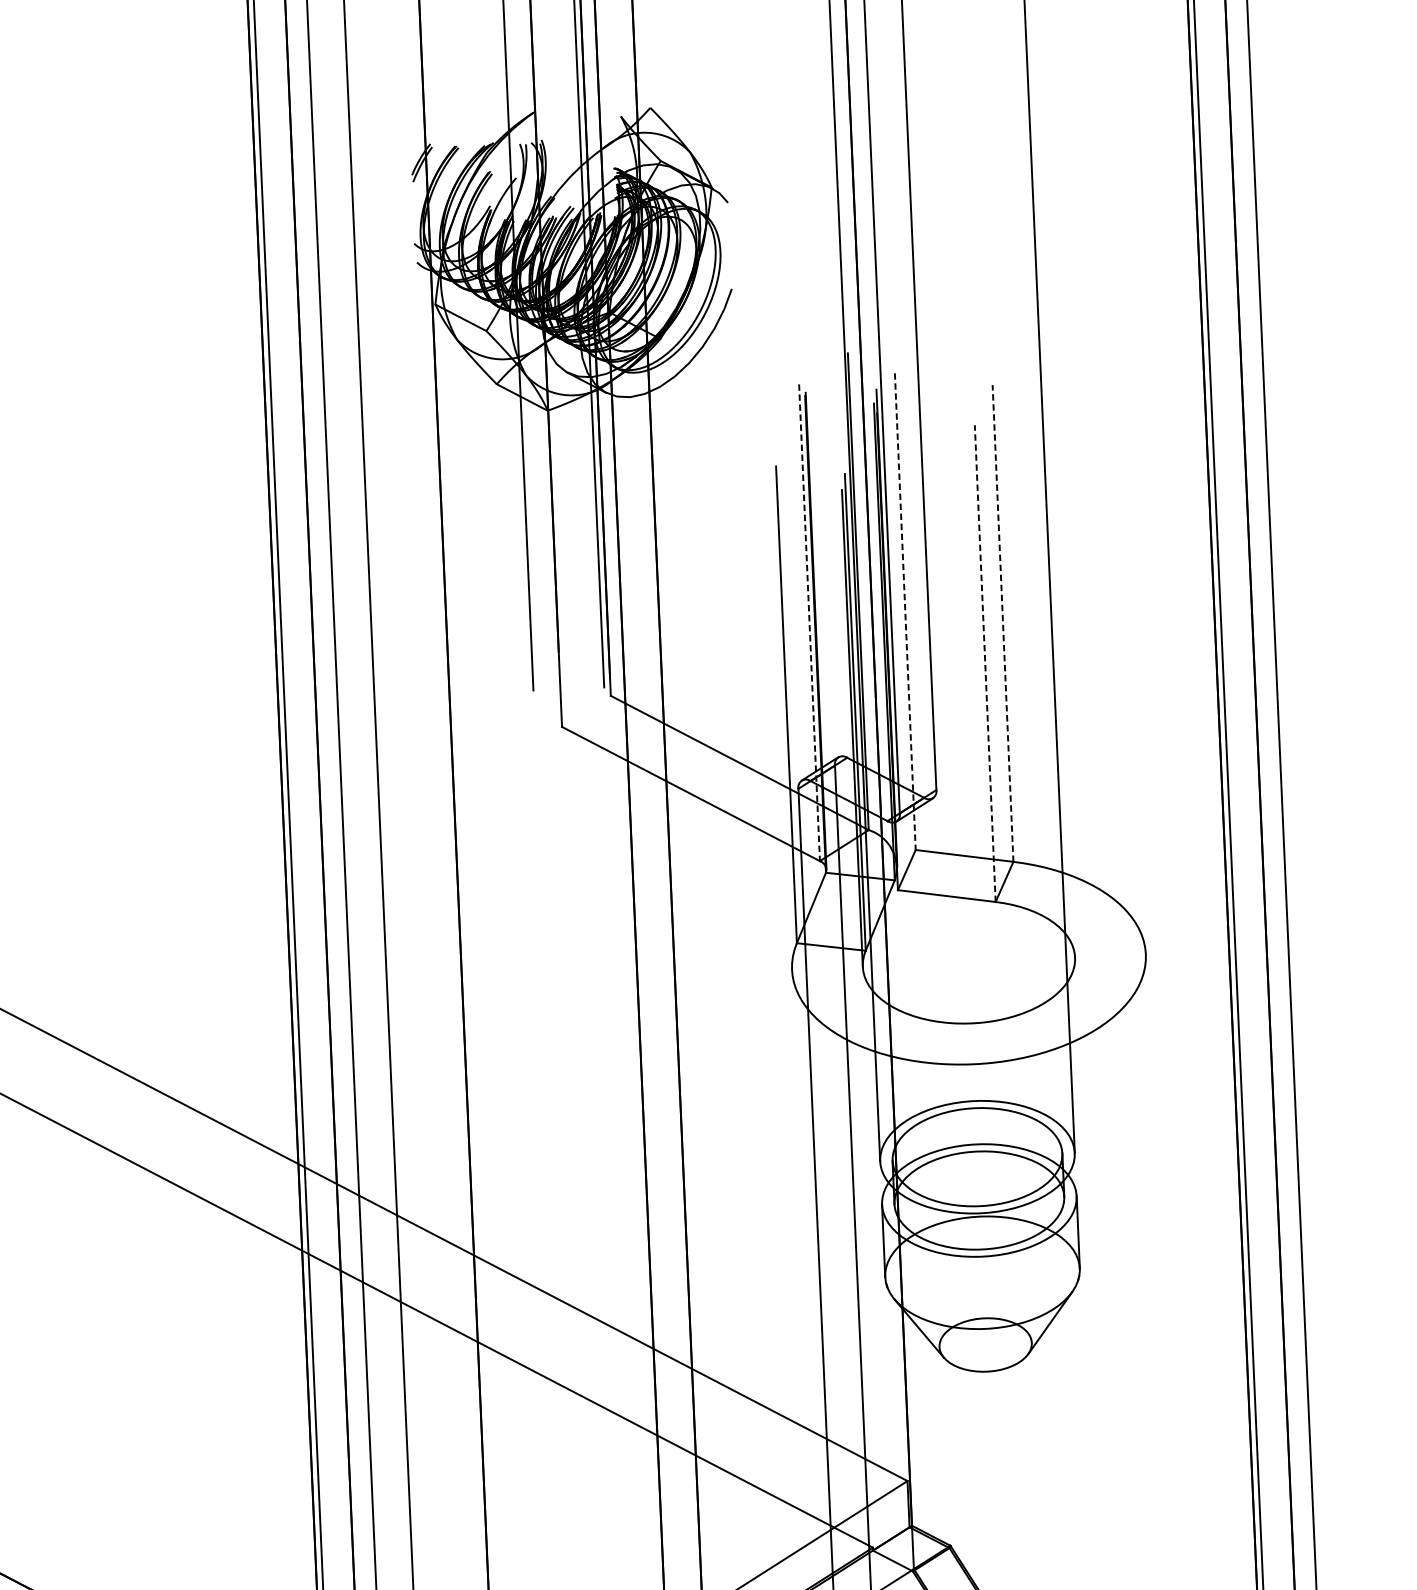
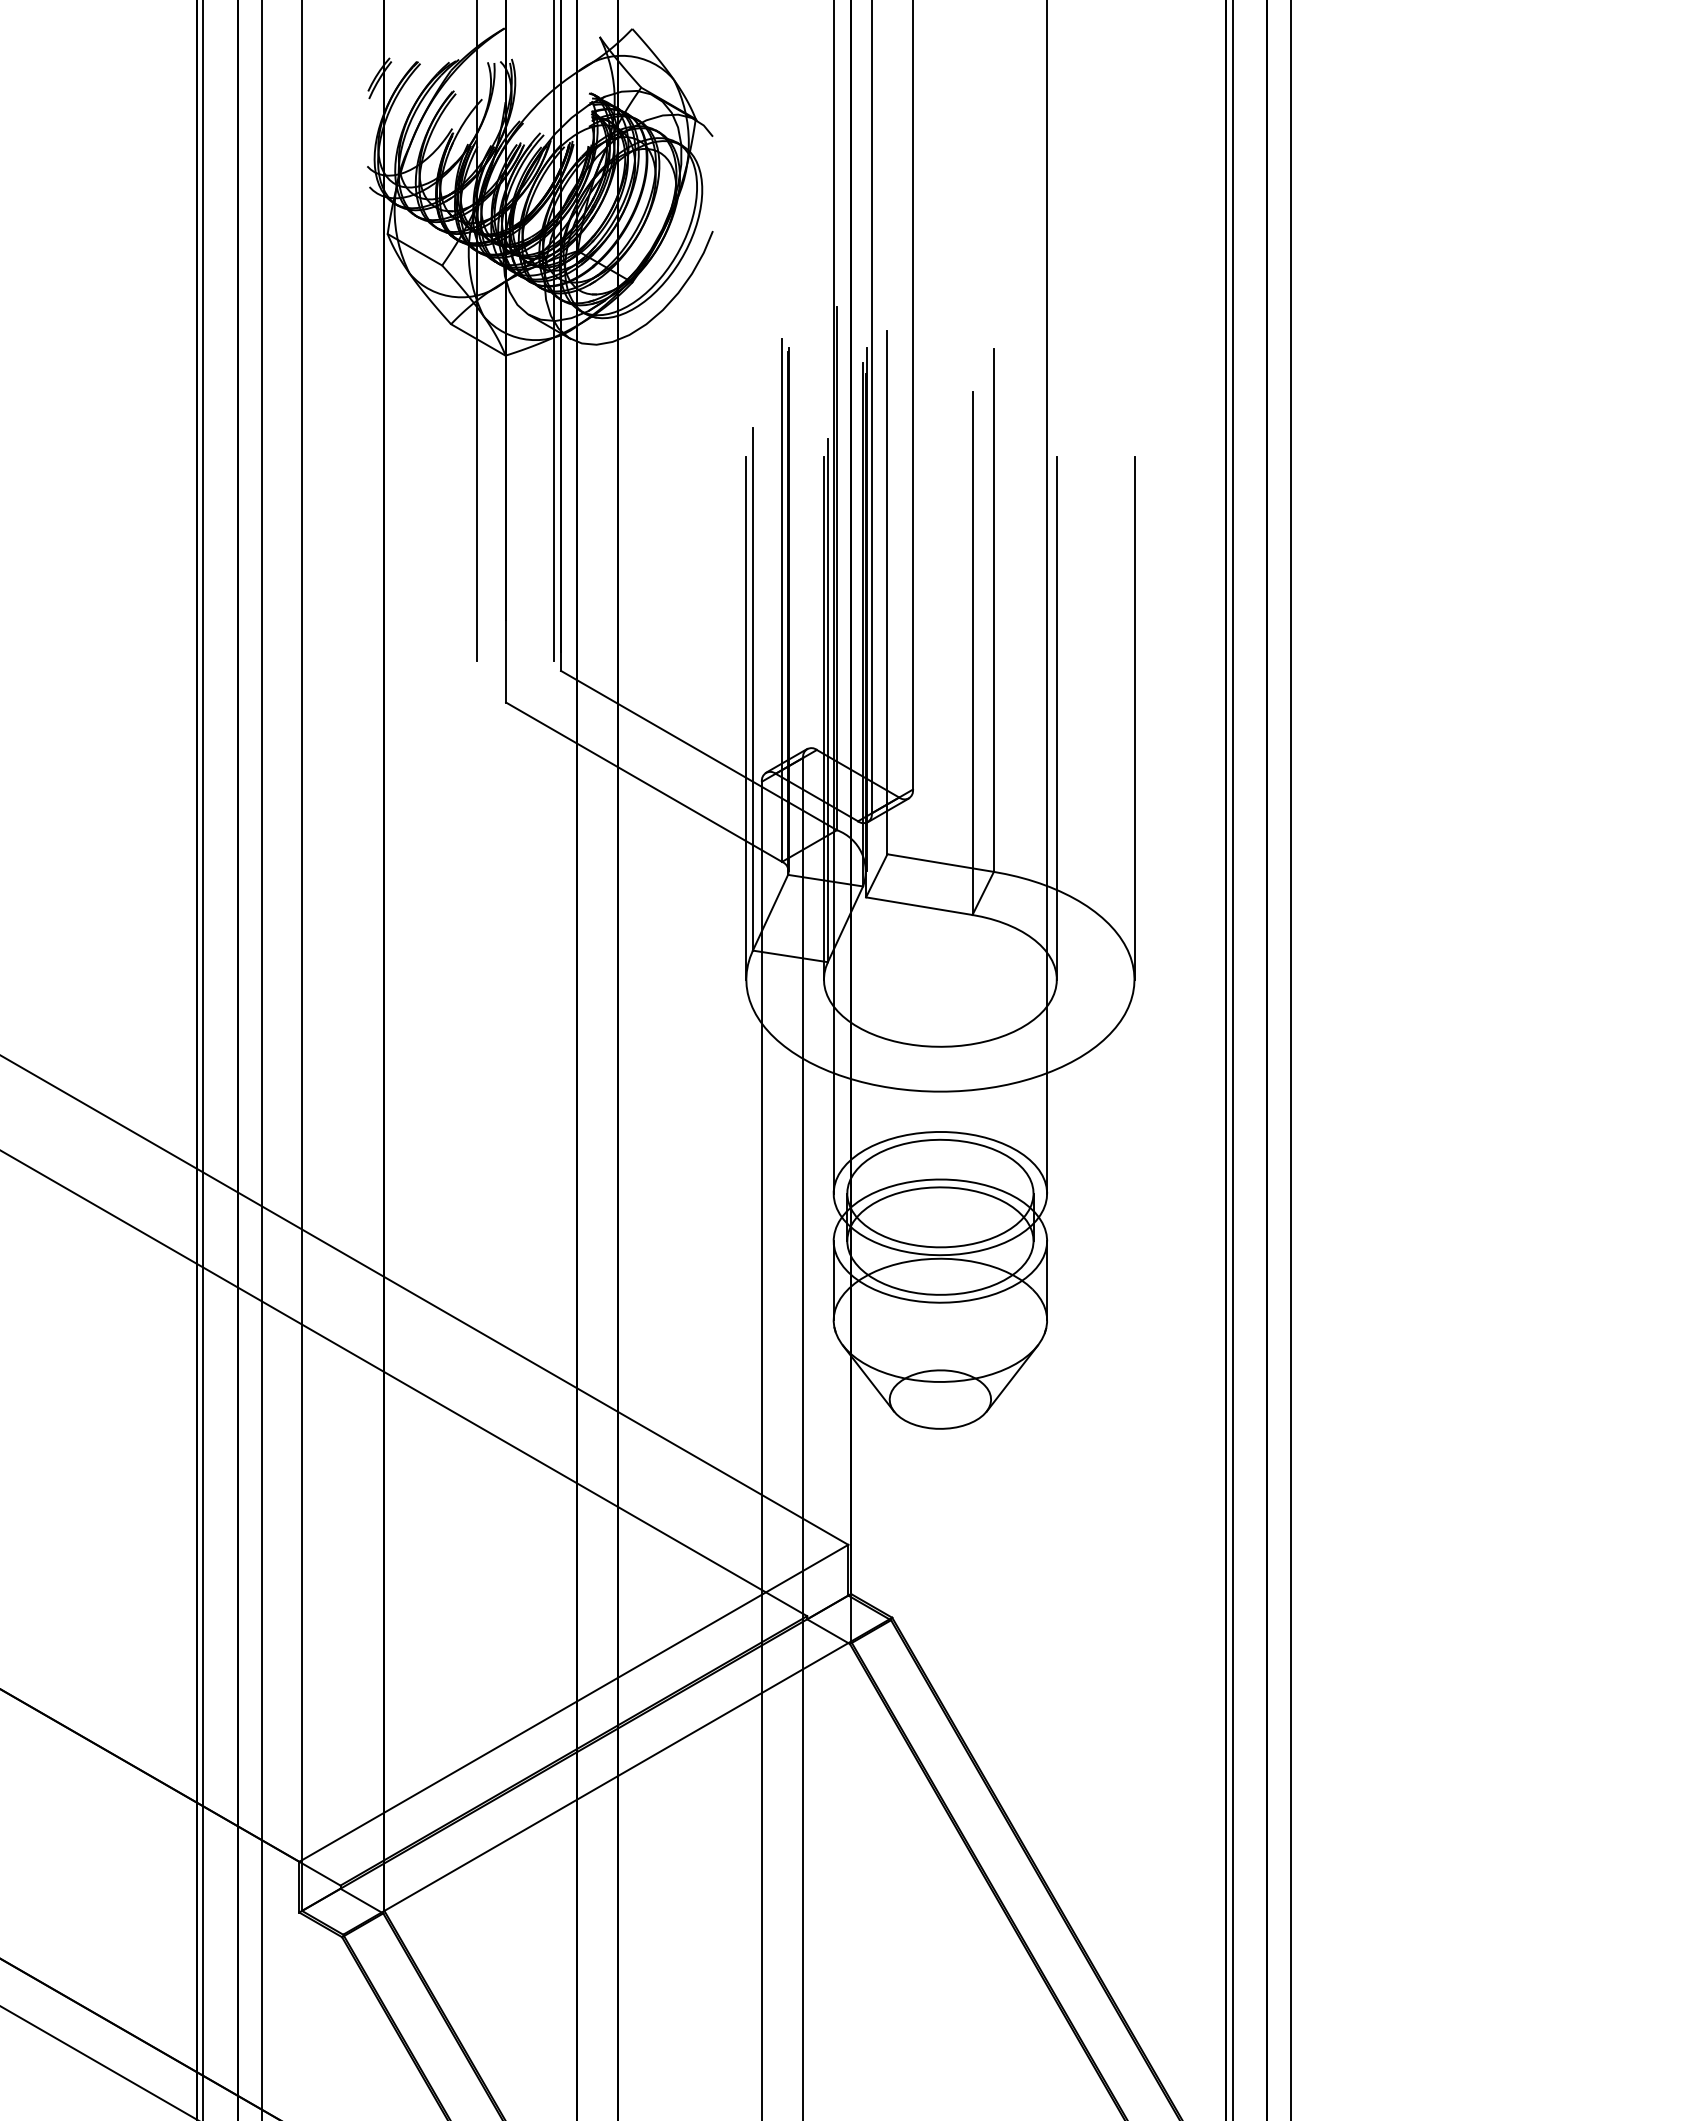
line: (905, 611) -> (887, 592), dashed -> solid
line: (809, 622) -> (782, 600), dashed -> solid
line: (1002, 623) -> (993, 610), dashed -> solid
line: (985, 663) -> (972, 653), dashed -> solid
line: (1135, 715) -> (1134, 717), added
line: (1064, 718) -> (1056, 717), added
line: (781, 730) -> (746, 717), added

